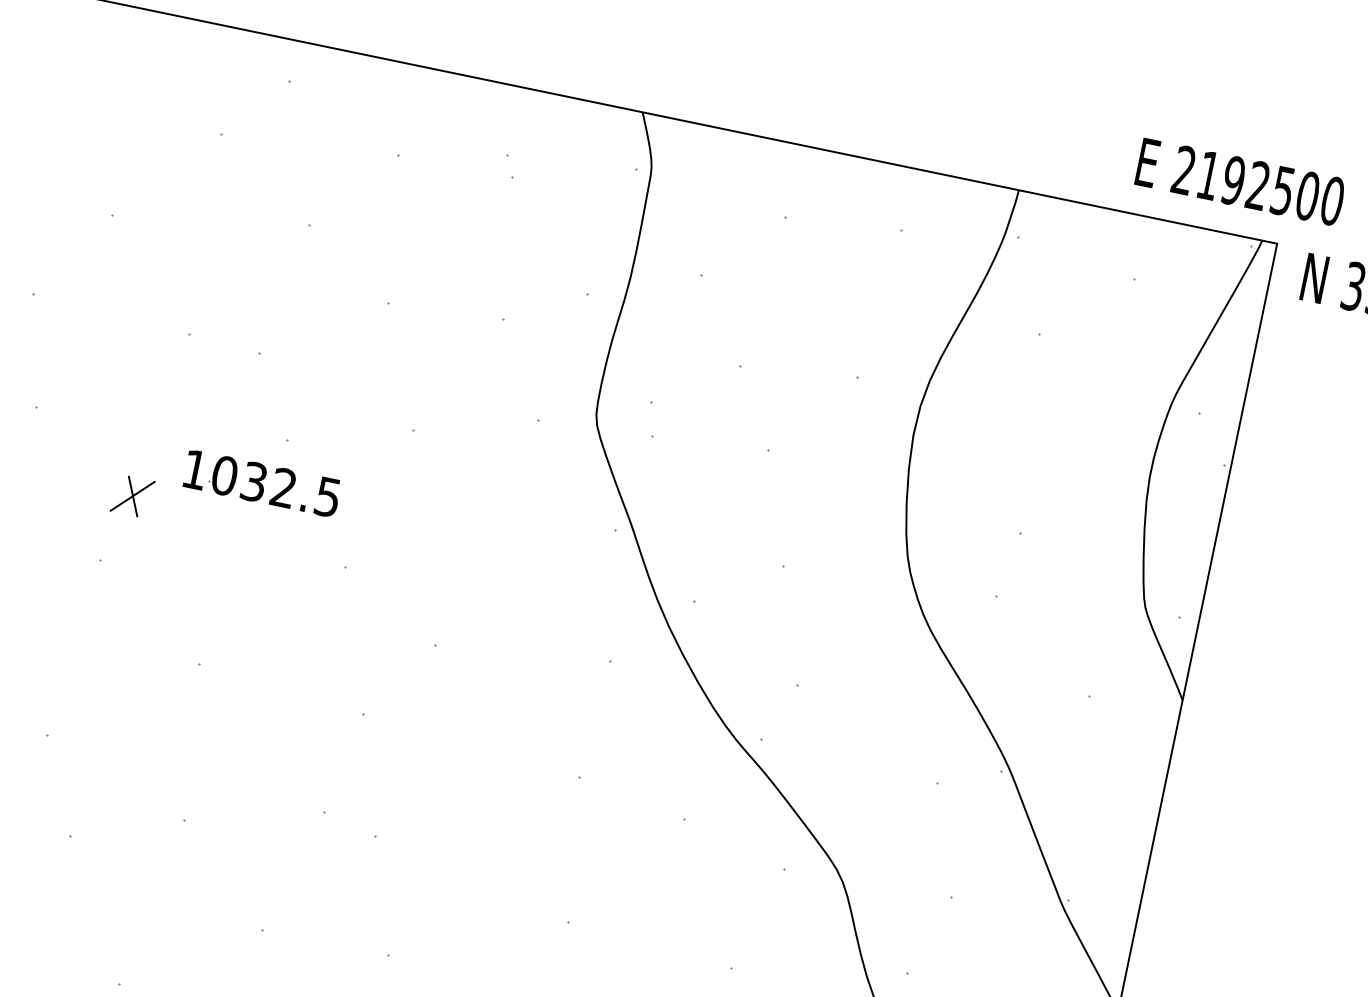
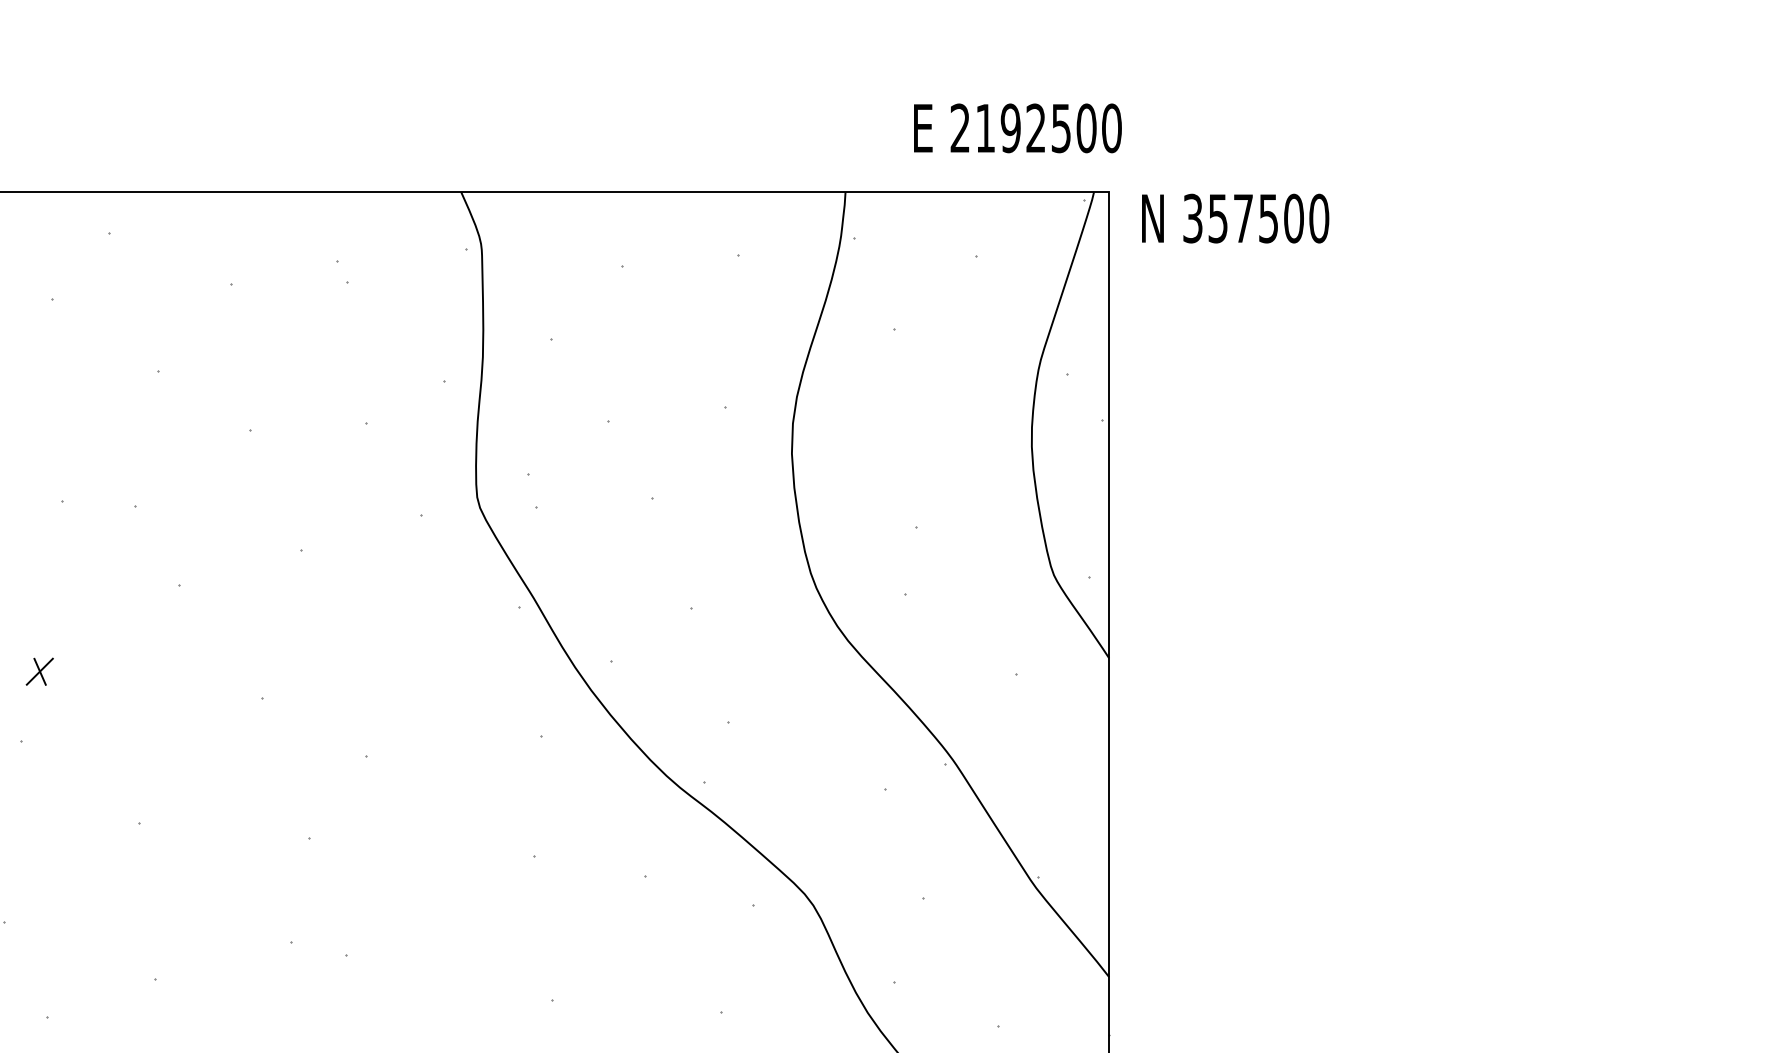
text: (1240, 182) -> (1017, 128), moved
part: (261, 483) -> (163, 632), removed
part: (132, 496) -> (39, 671), size x0.7

